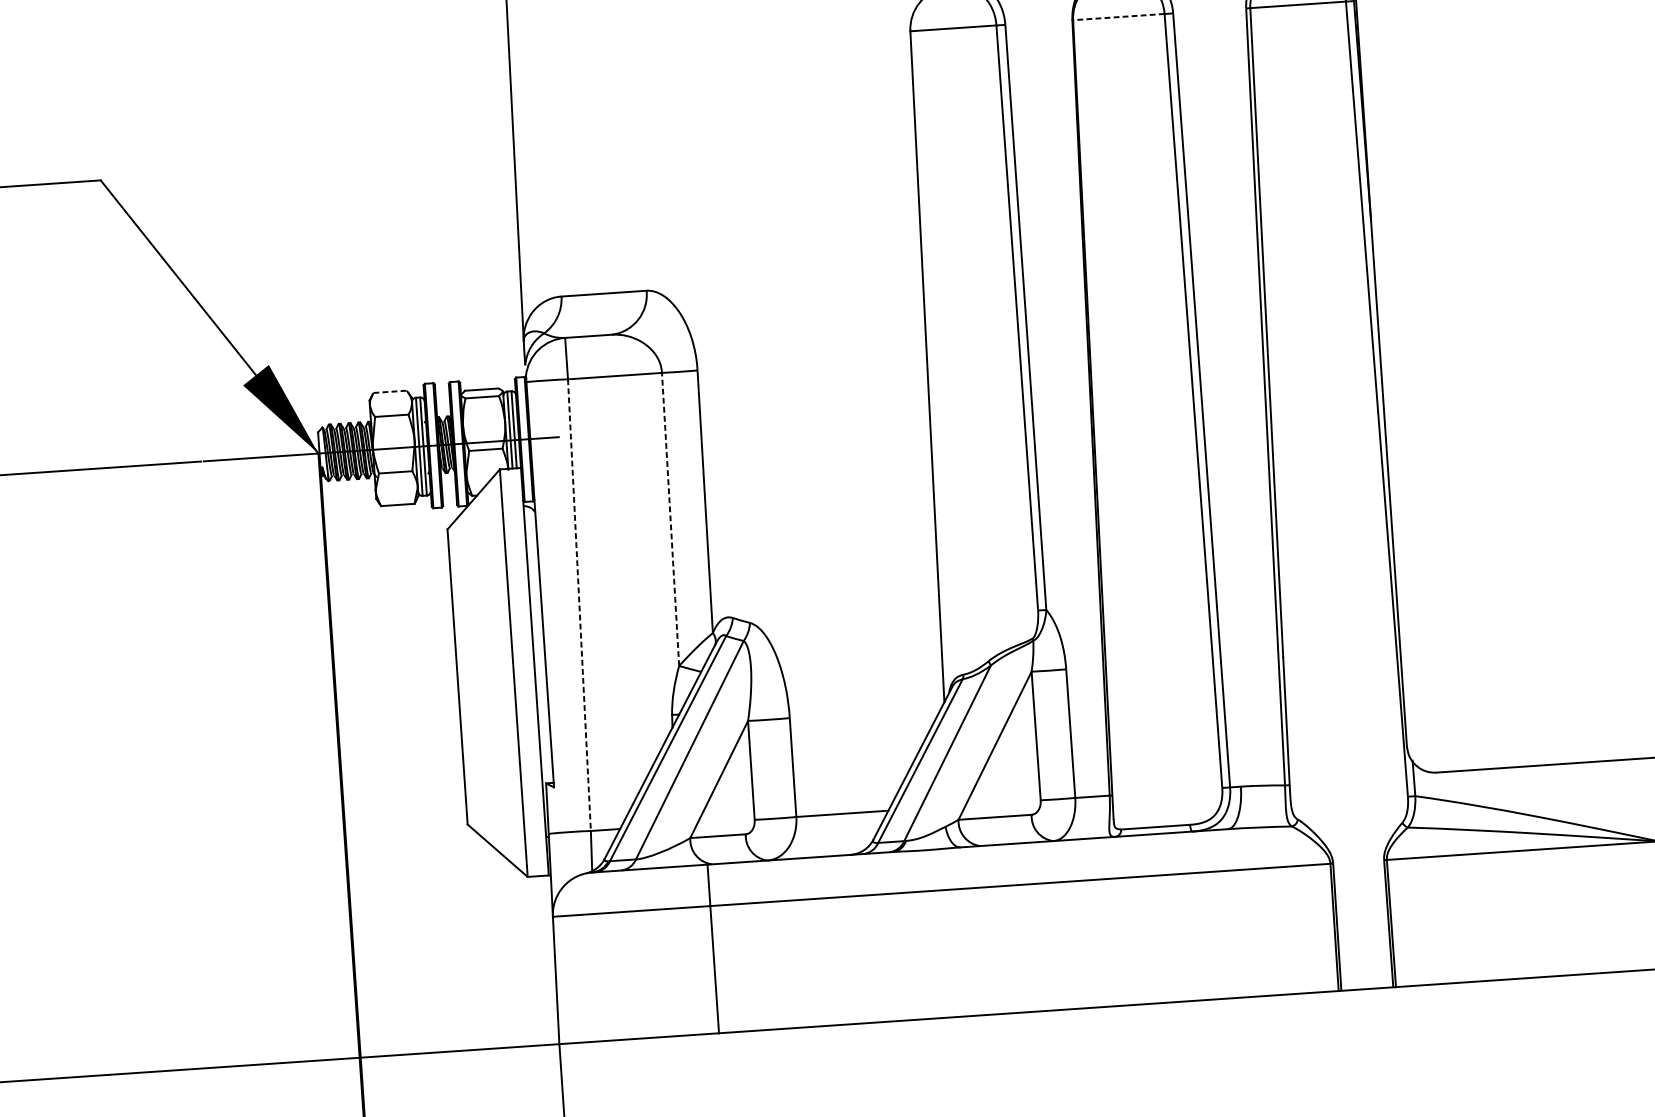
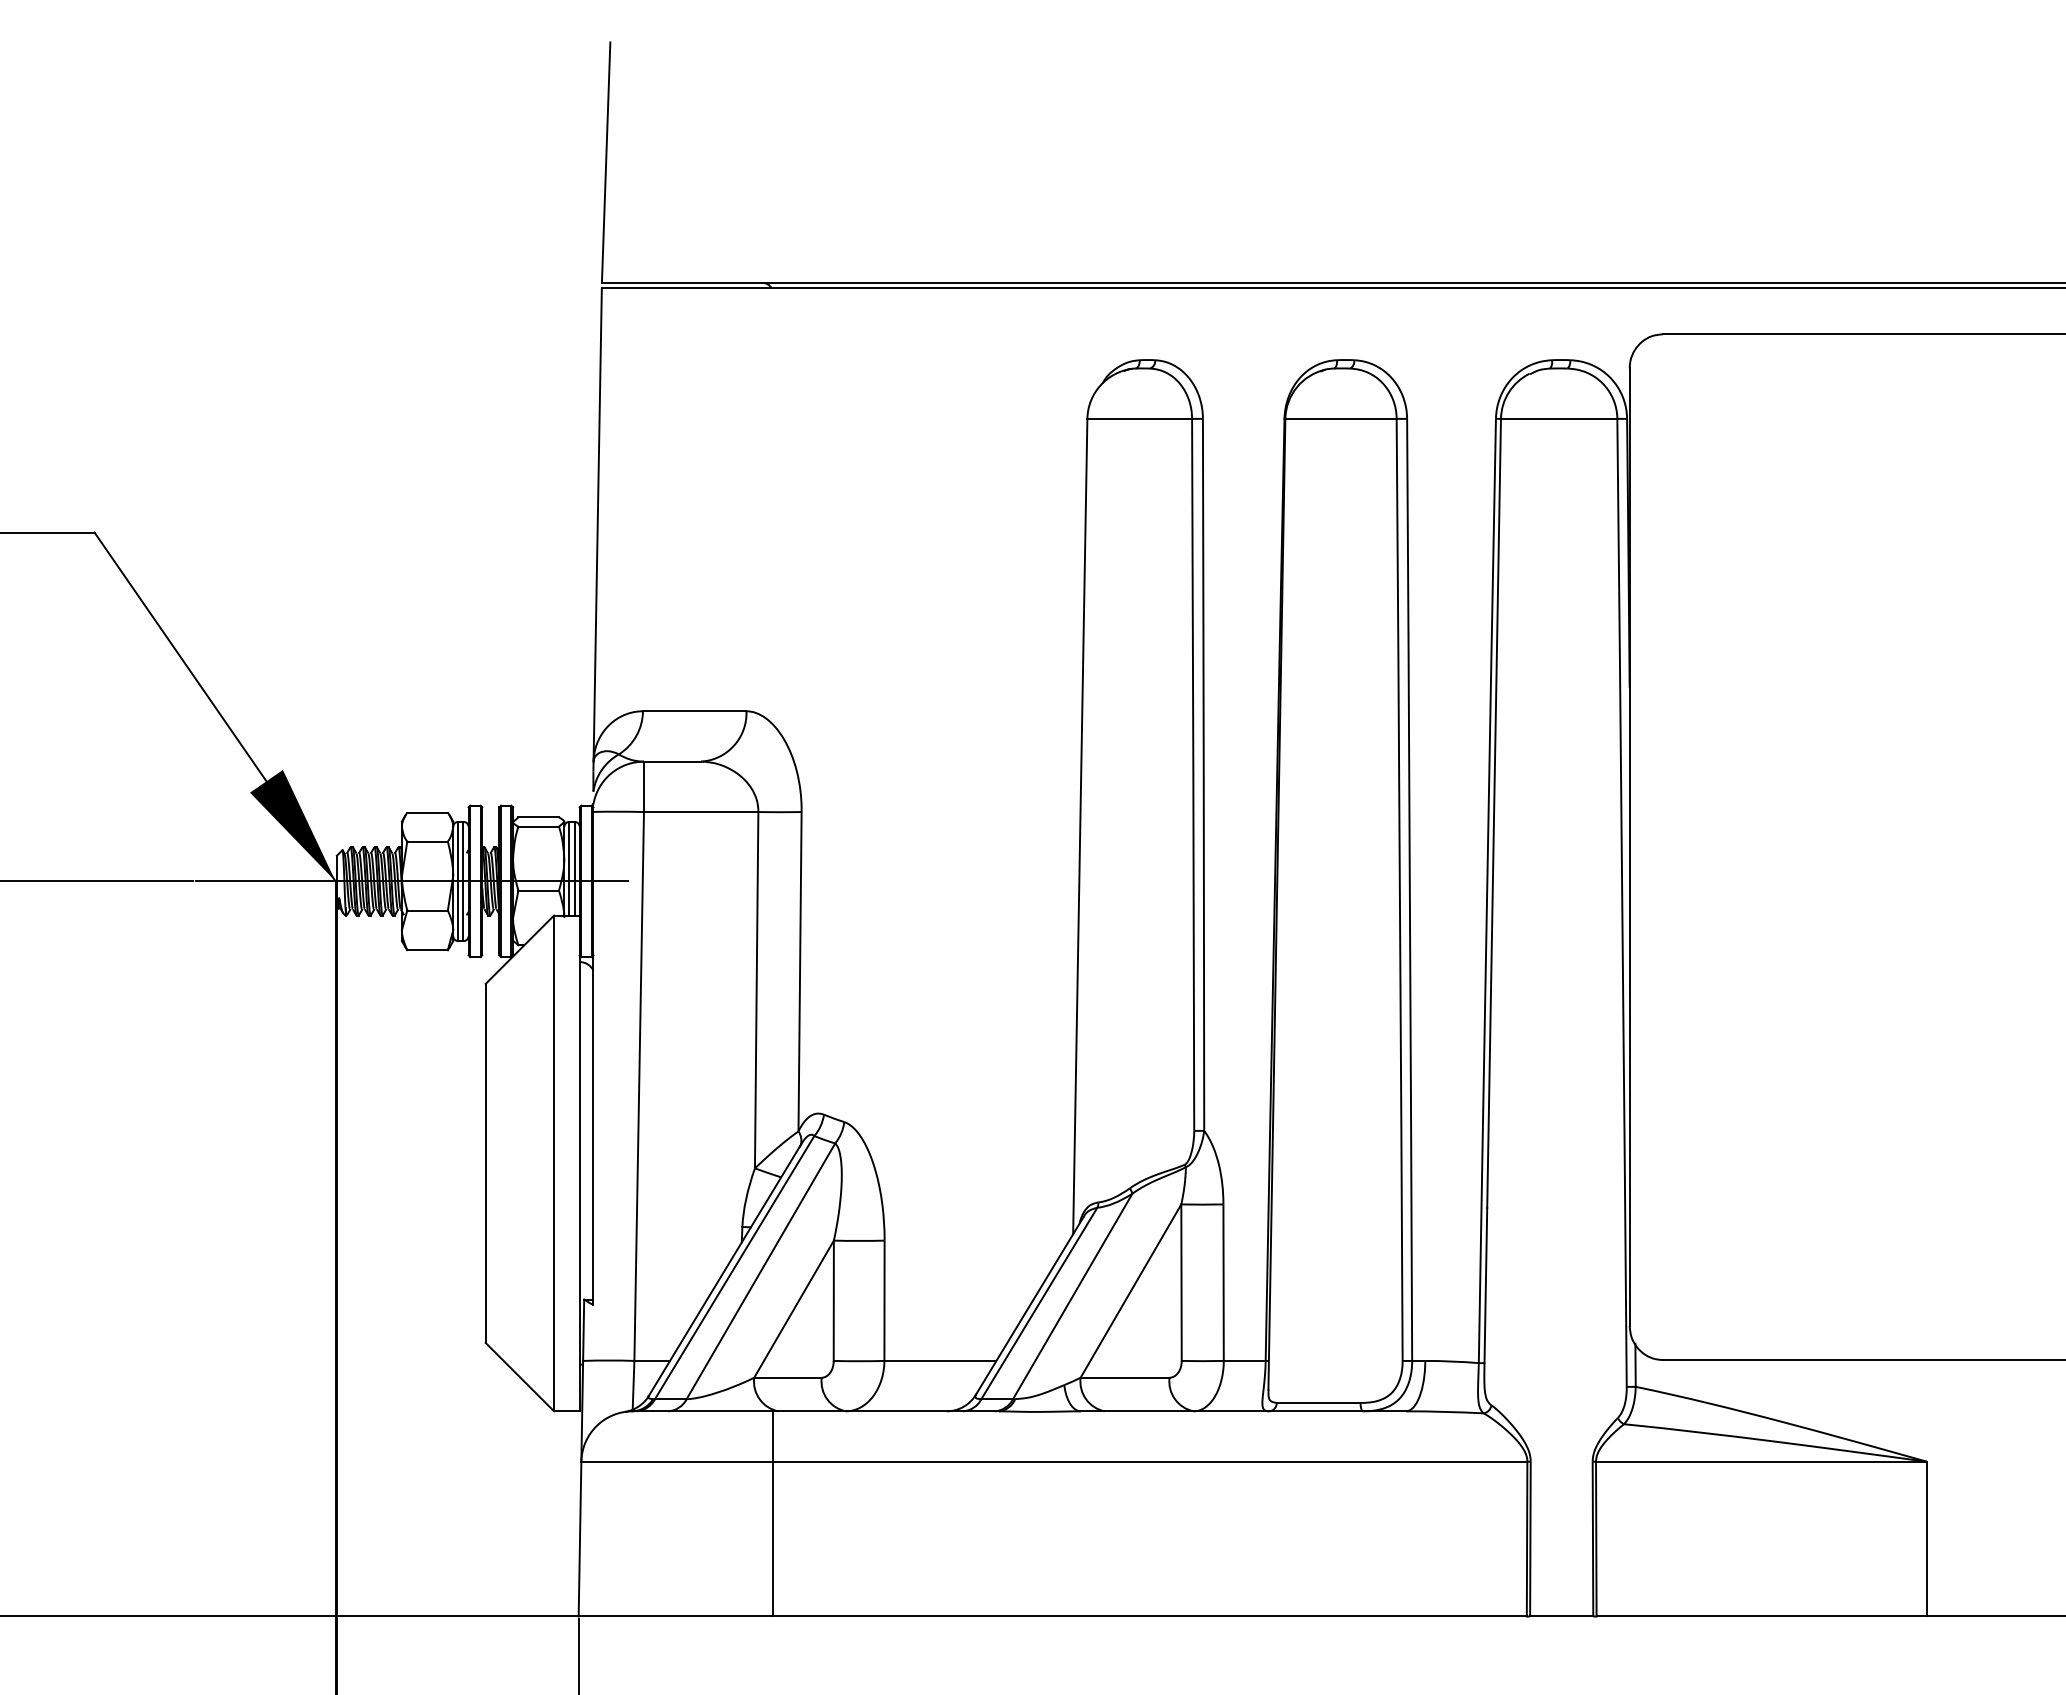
line: (1119, 16) -> (1341, 418), dashed -> solid
line: (390, 391) -> (428, 812), dashed -> solid
line: (670, 519) -> (756, 990), dashed -> solid
line: (579, 605) -> (639, 1087), dashed -> solid

